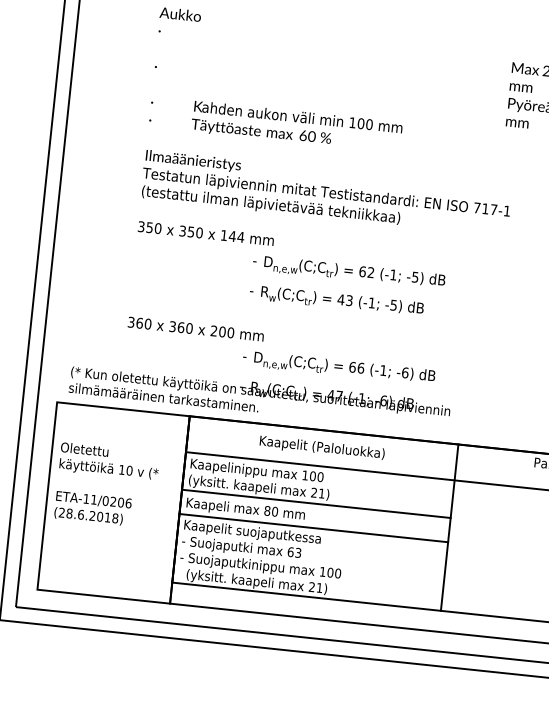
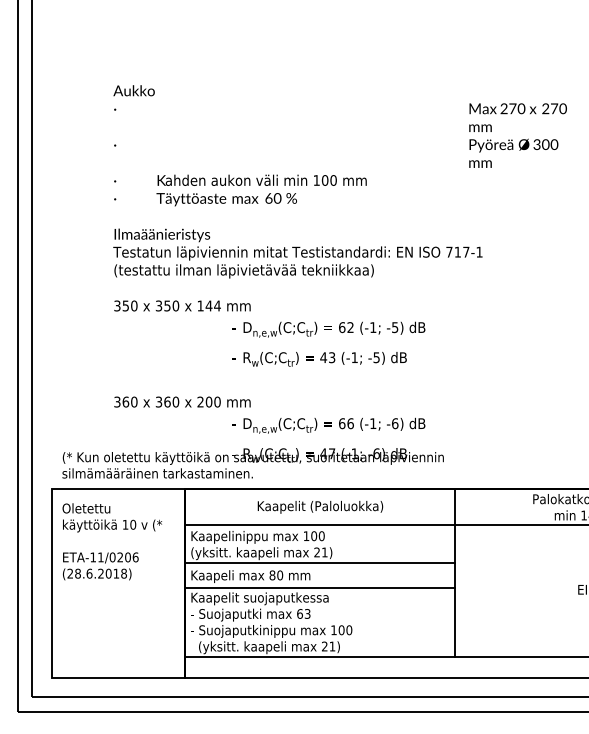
text: (106, 485) -> (111, 541), moved

